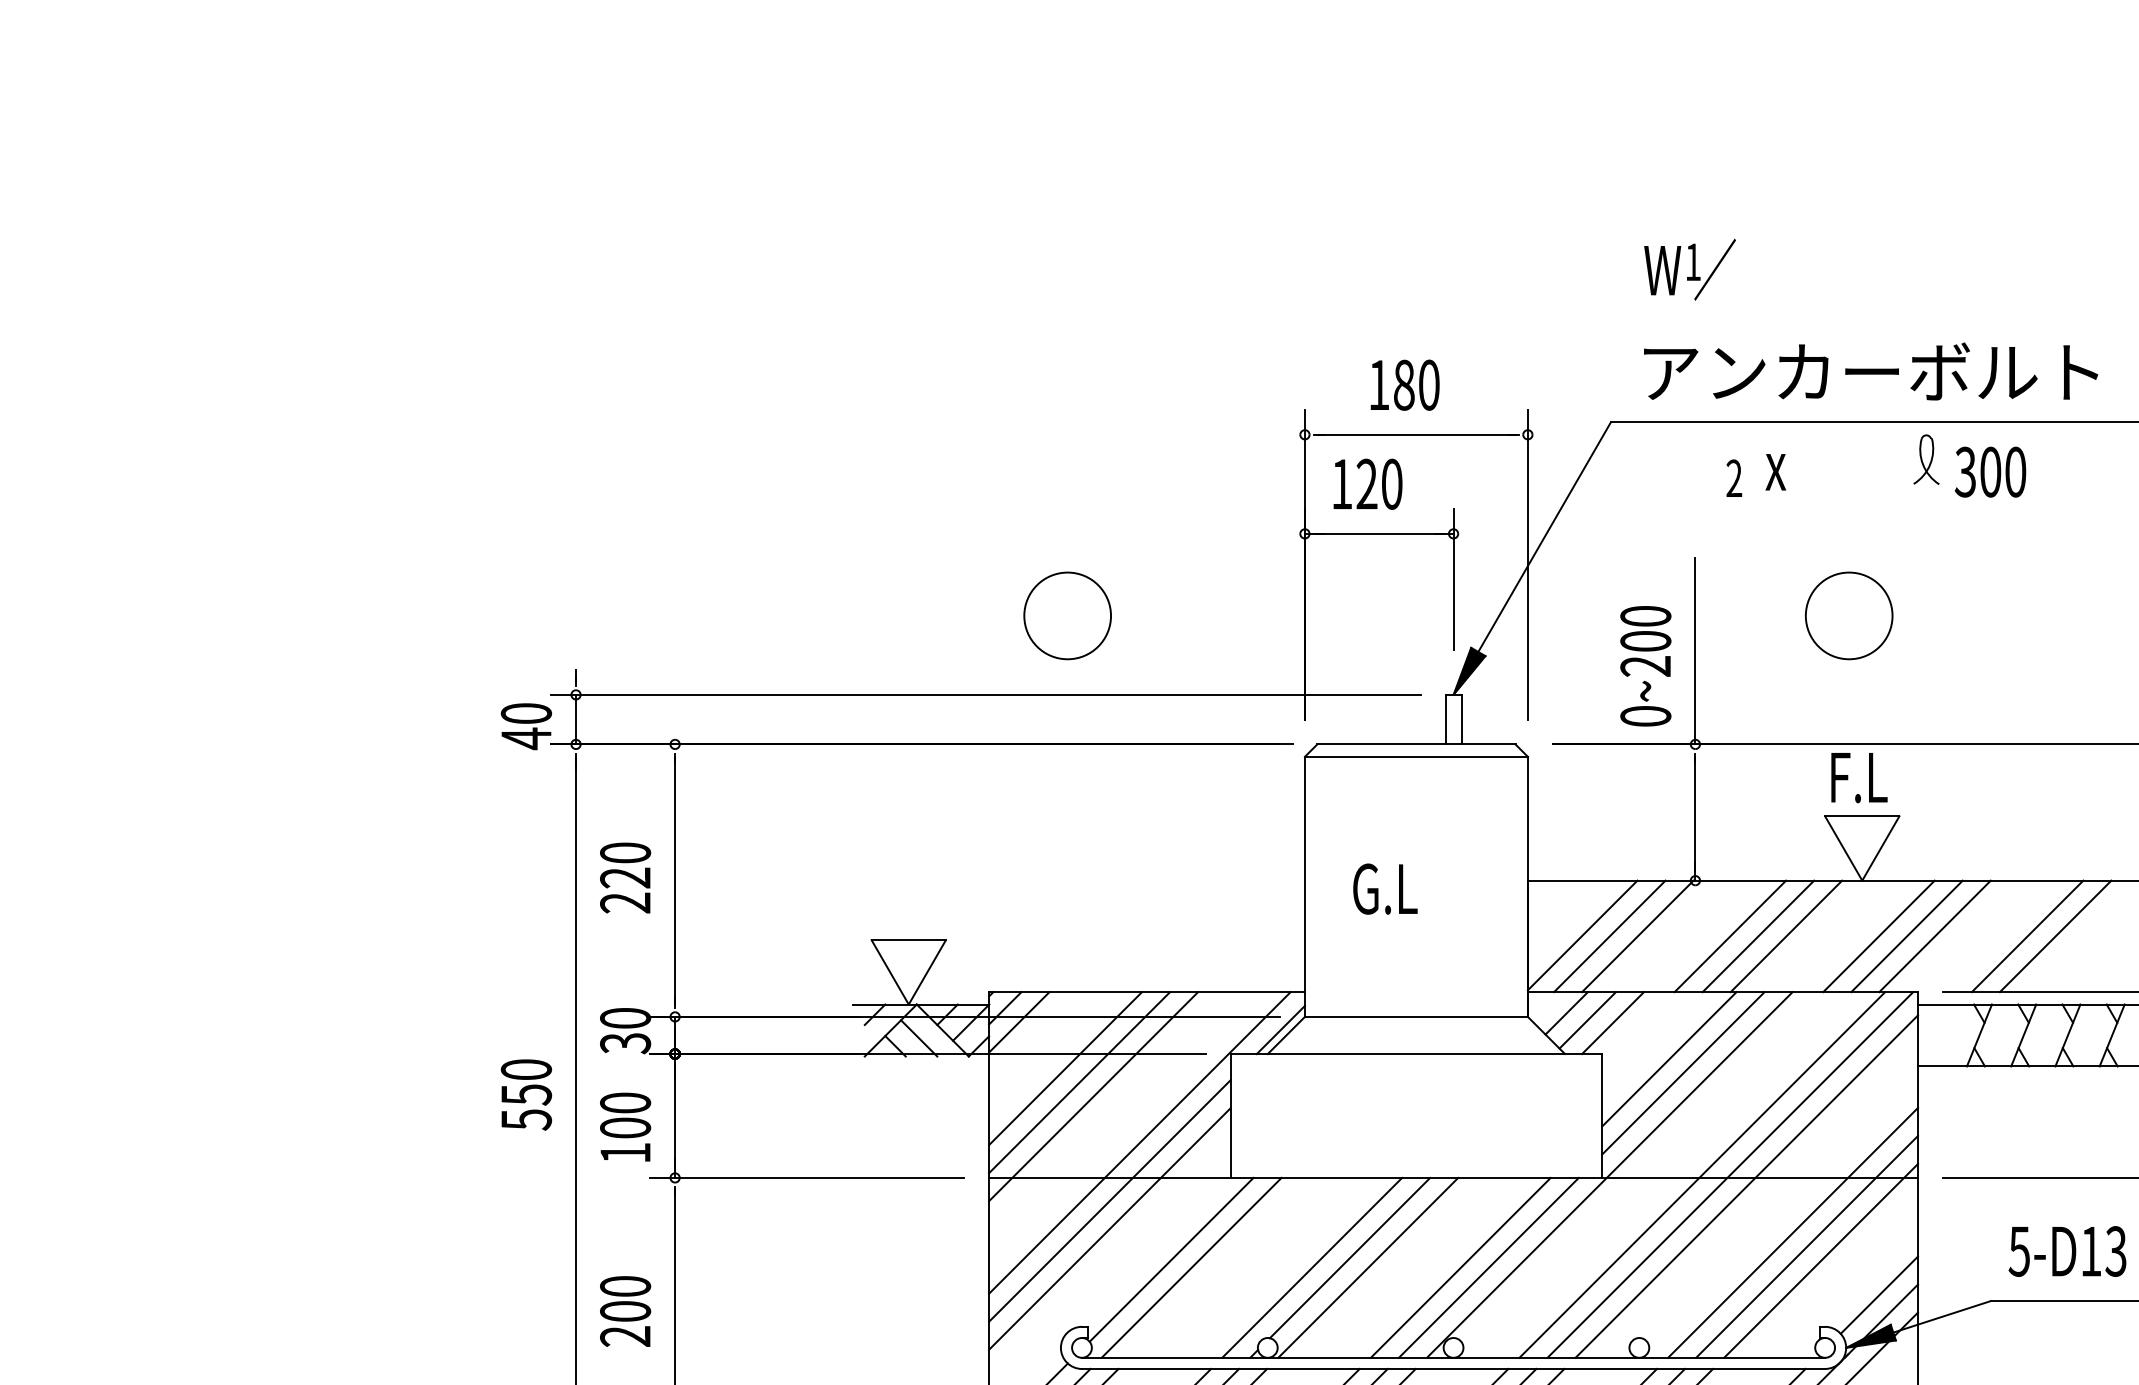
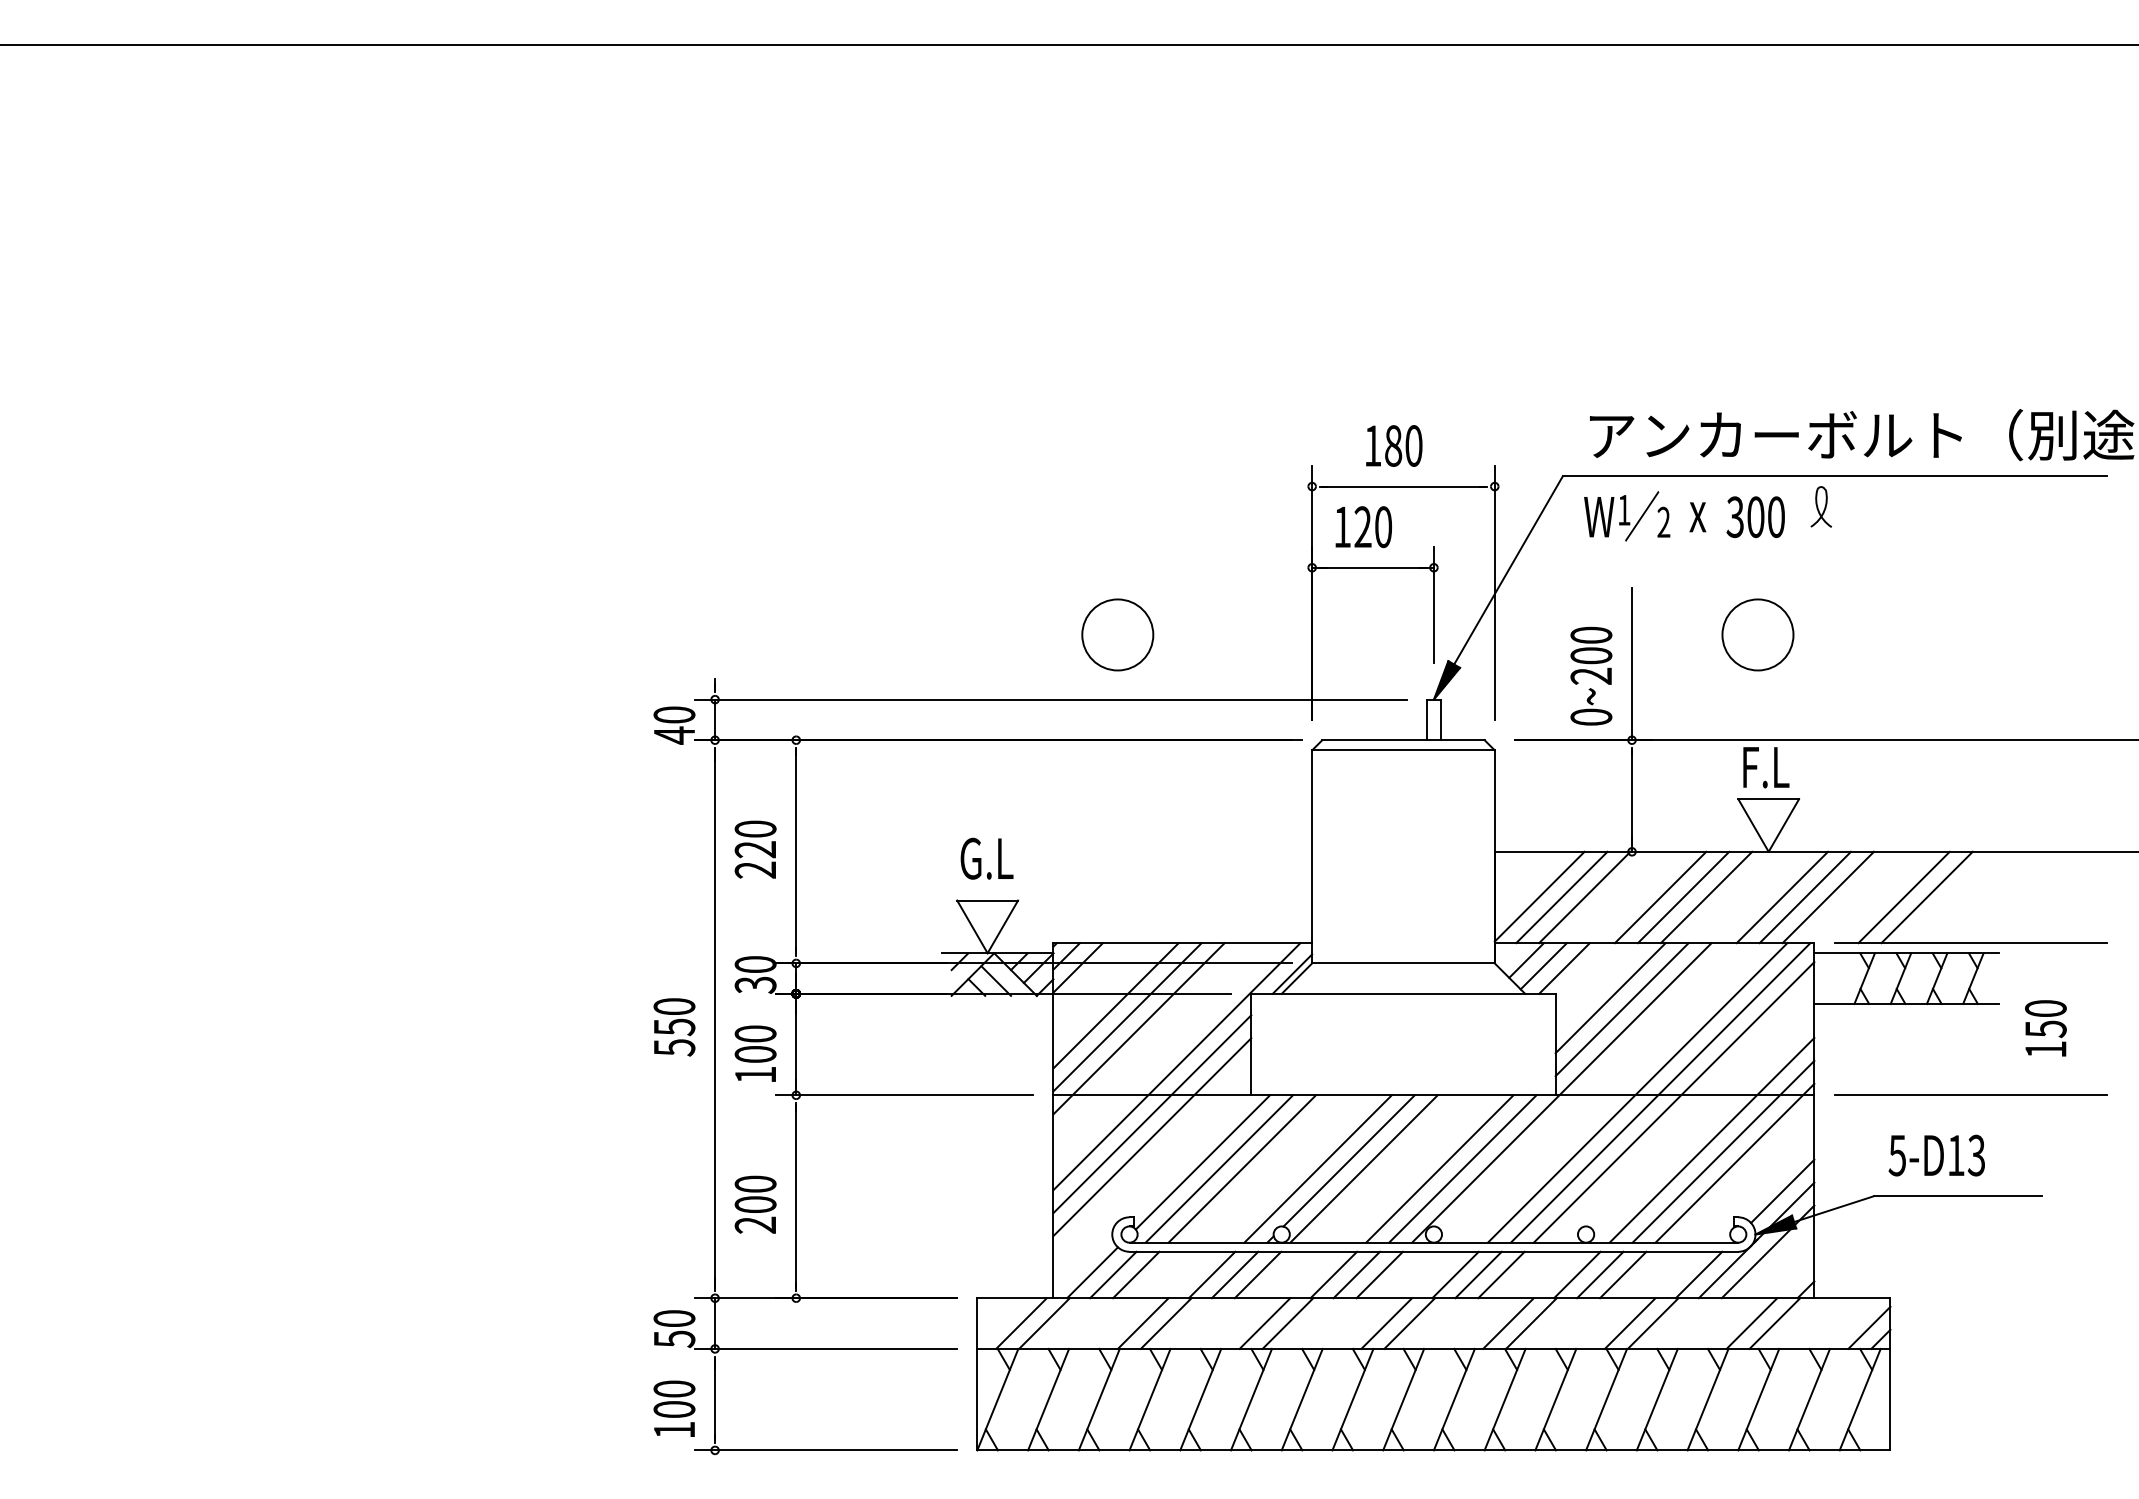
text: (1689, 269) -> (1621, 516), moved
text: (1990, 471) -> (1755, 516), moved
text: (1384, 888) -> (986, 858), moved
line: (1218, 1267) -> (1241, 1168), added

